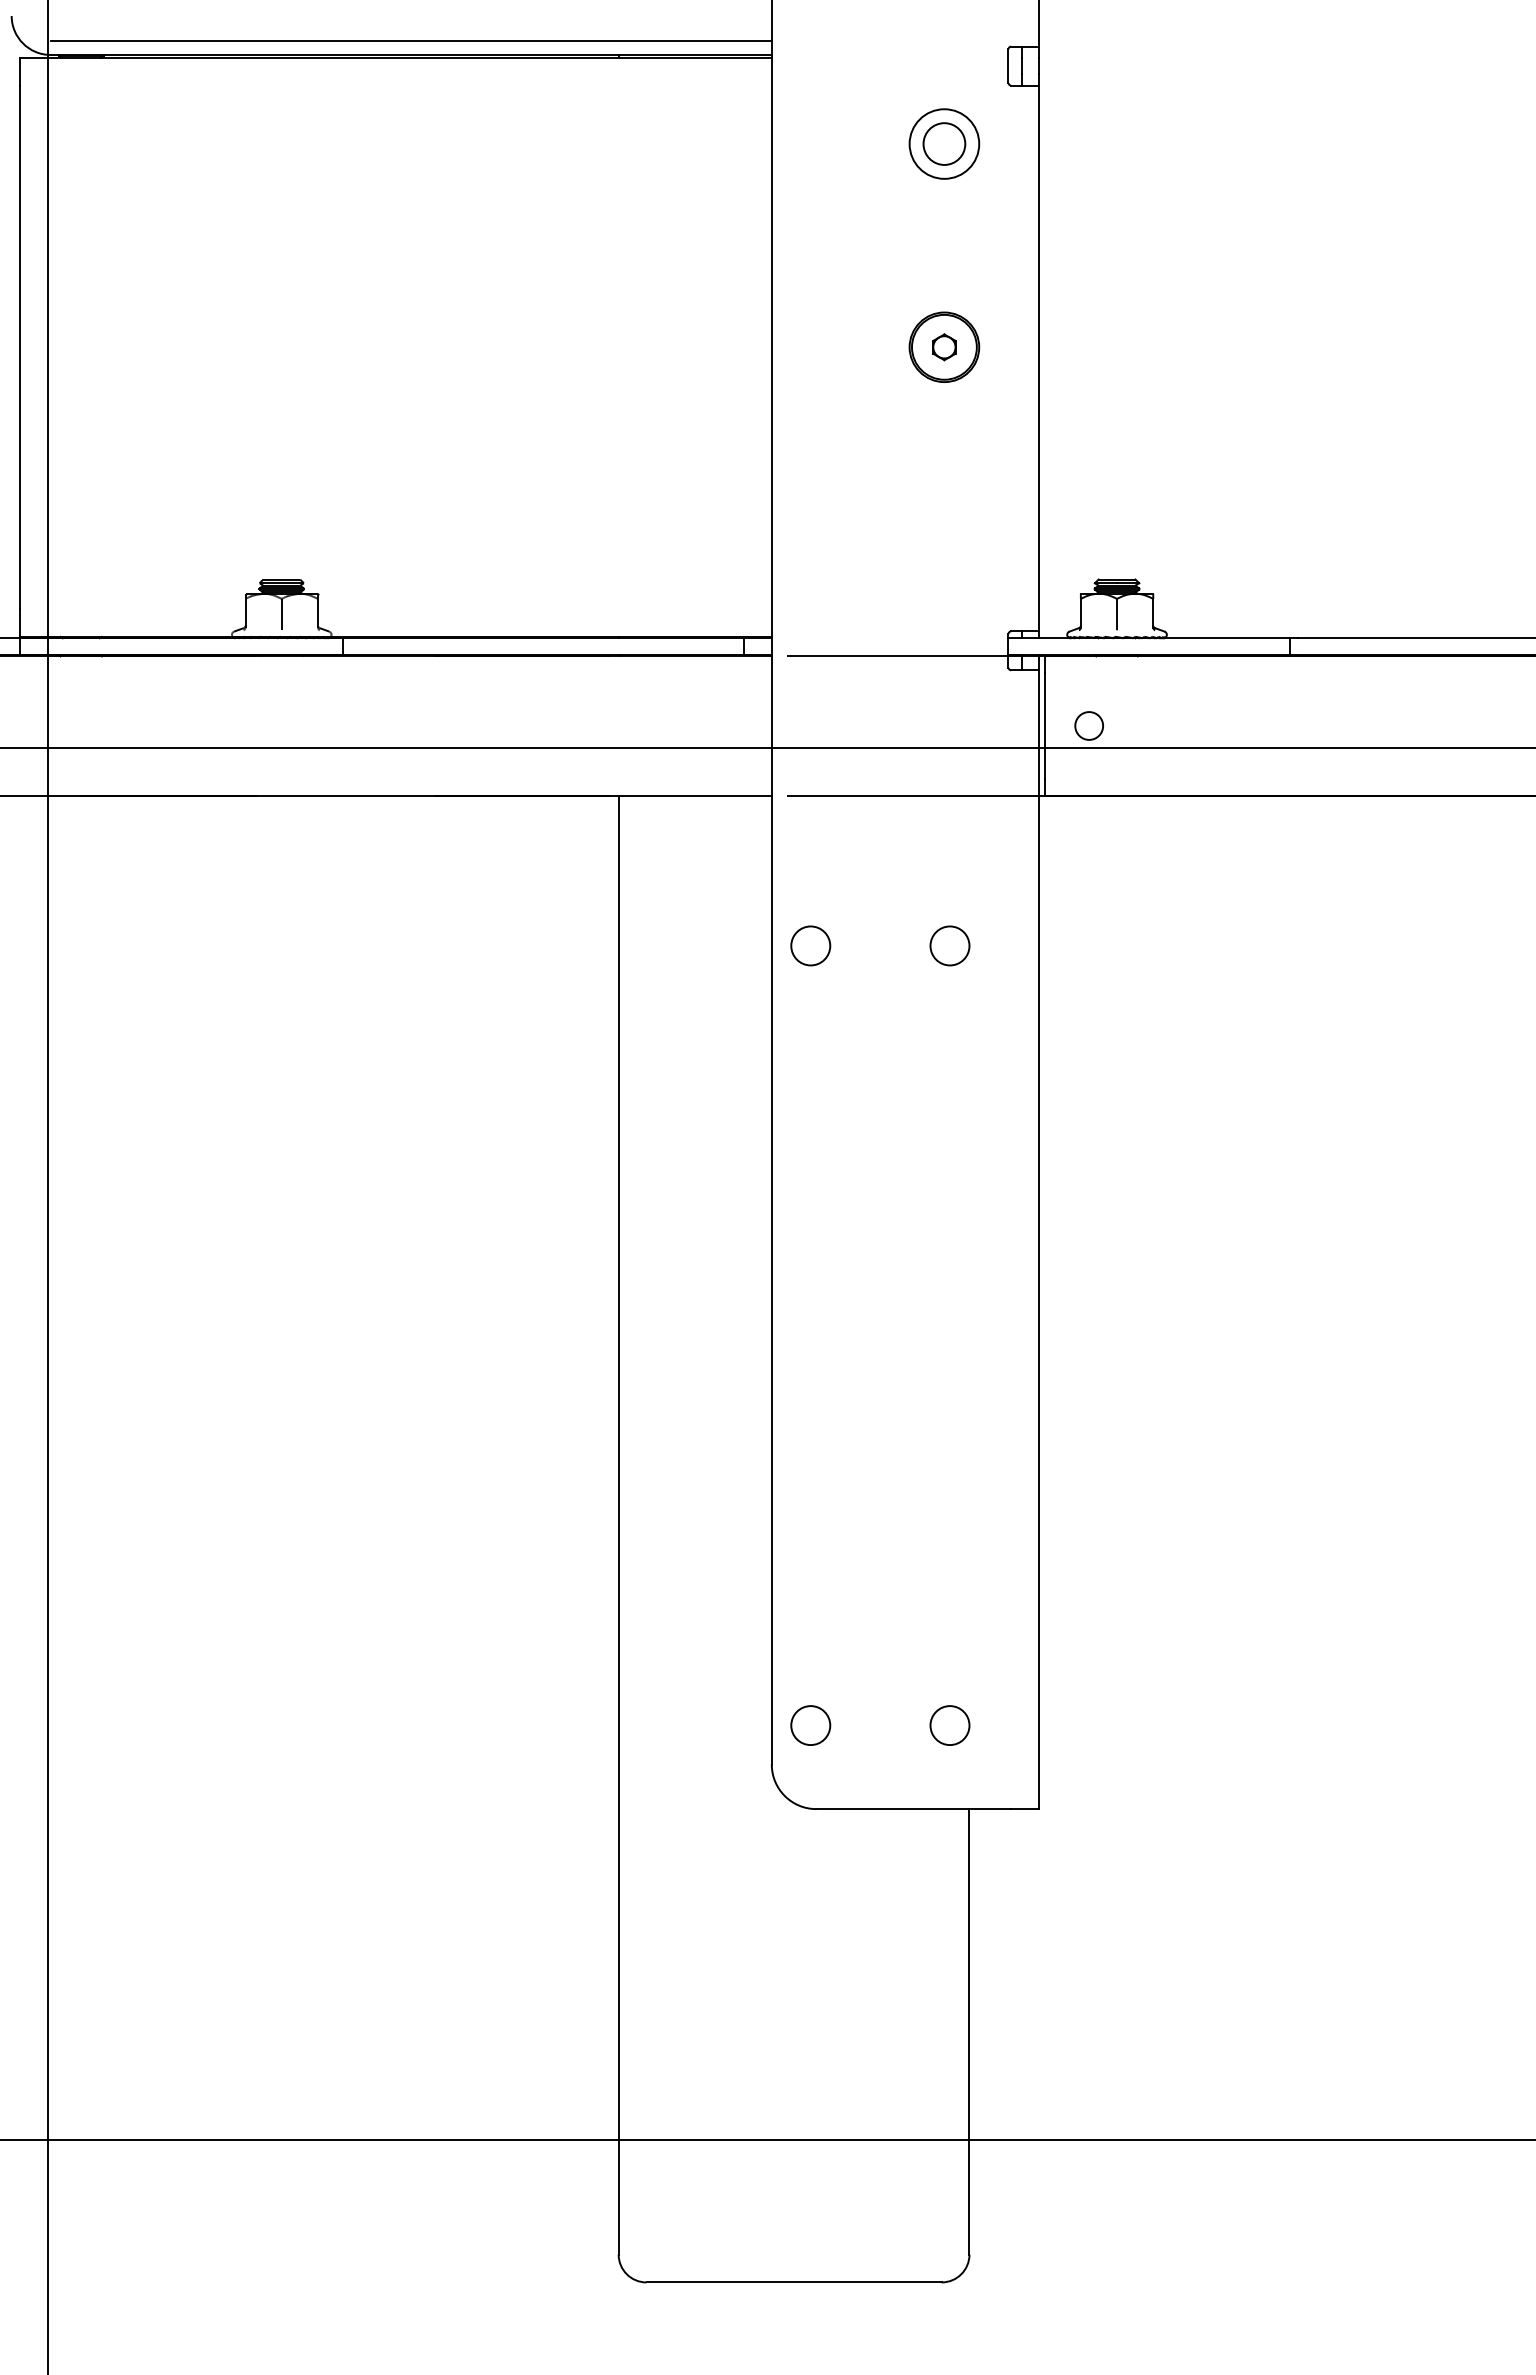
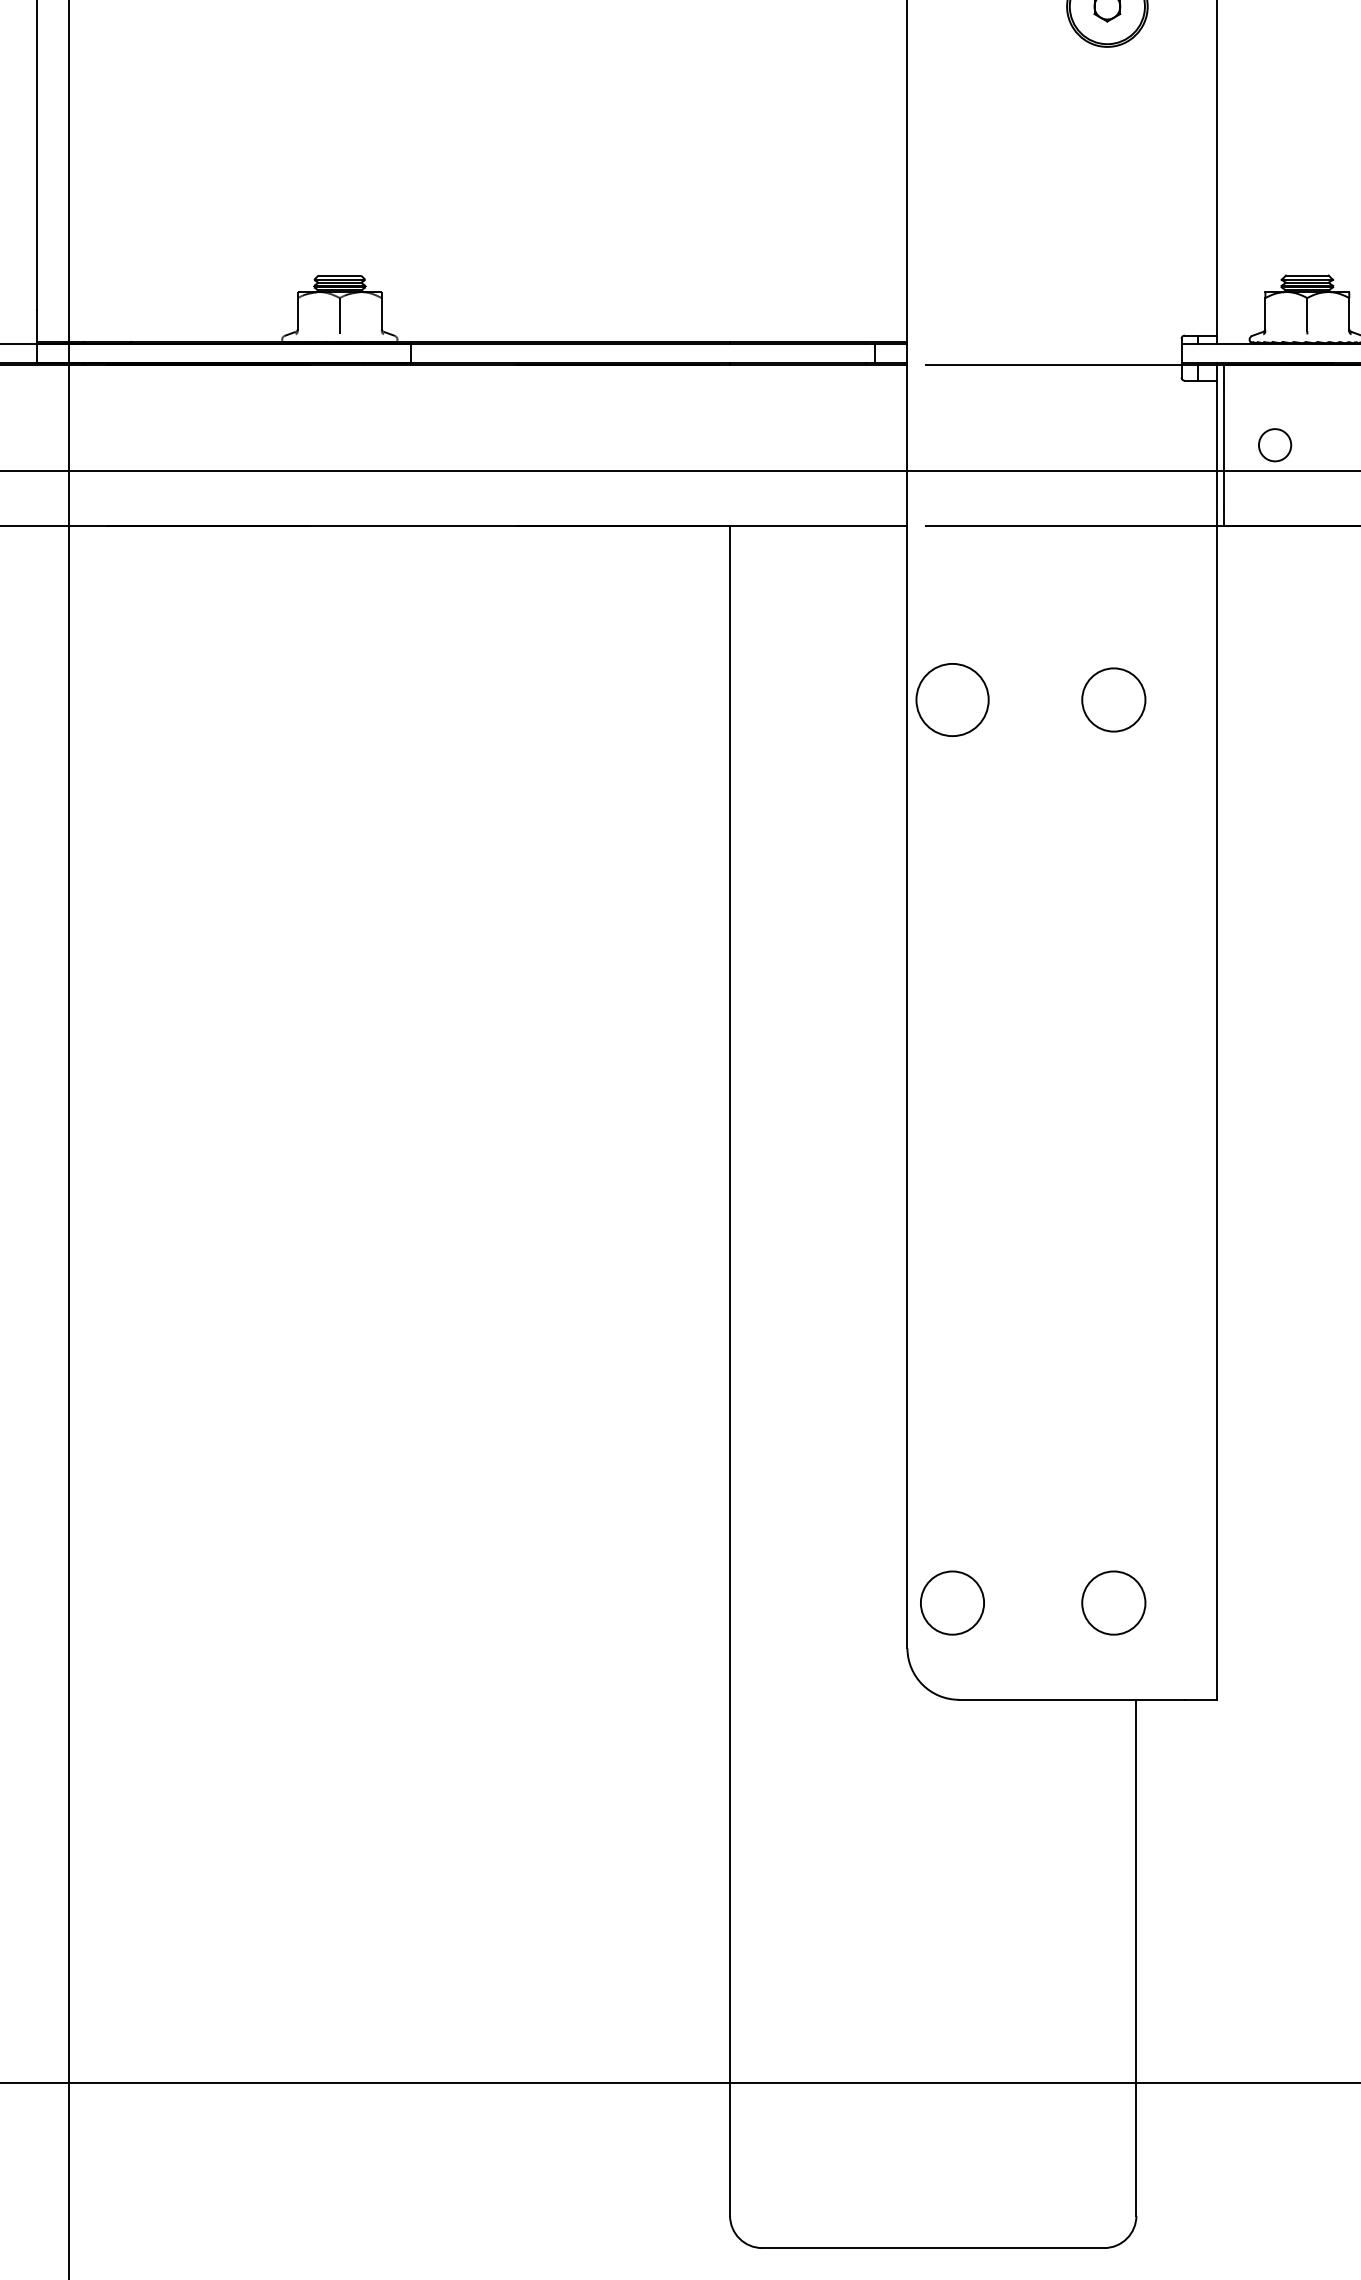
circle: (810, 945) -> (952, 699), size x1.6
circle: (949, 945) -> (1113, 699), size x1.4
circle: (810, 1725) -> (952, 1602), size x1.4
circle: (949, 1725) -> (1113, 1602), size x1.4

